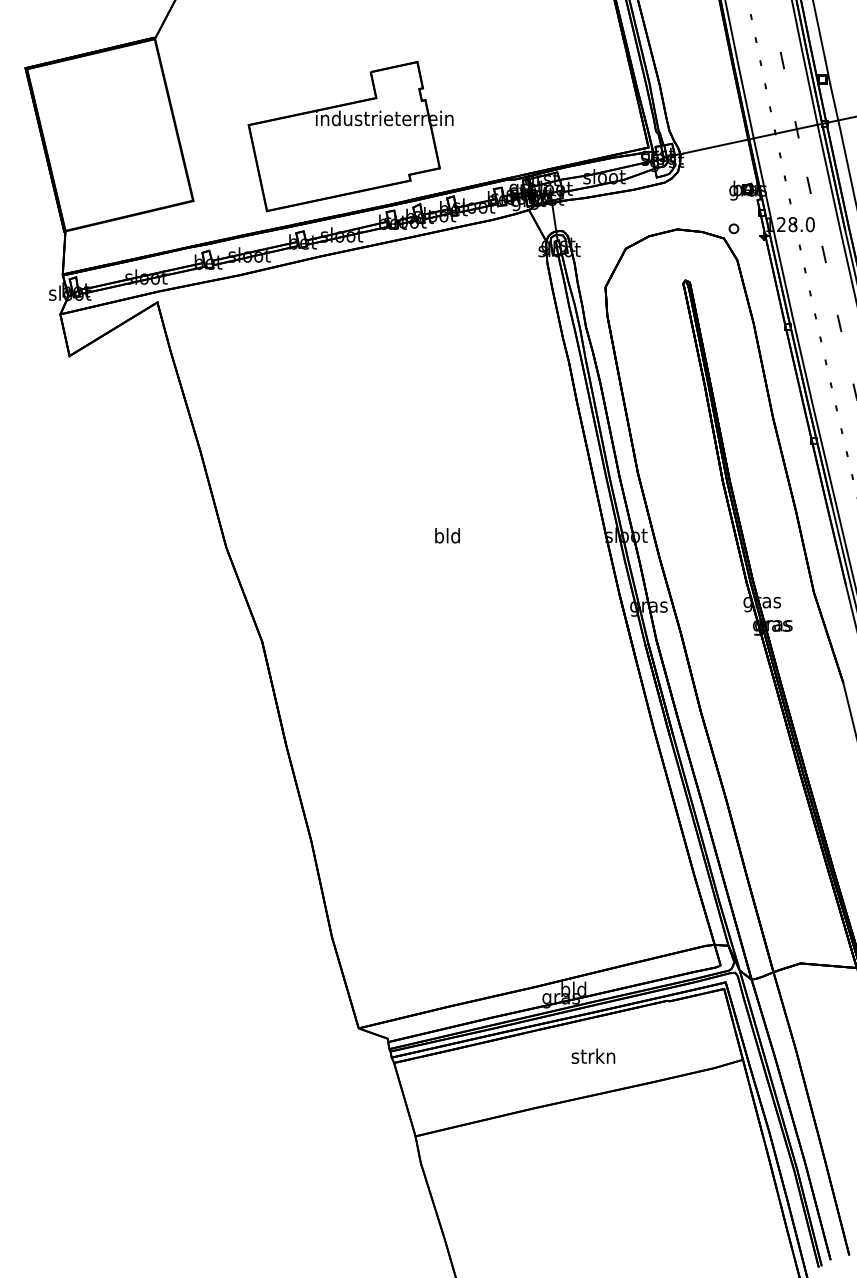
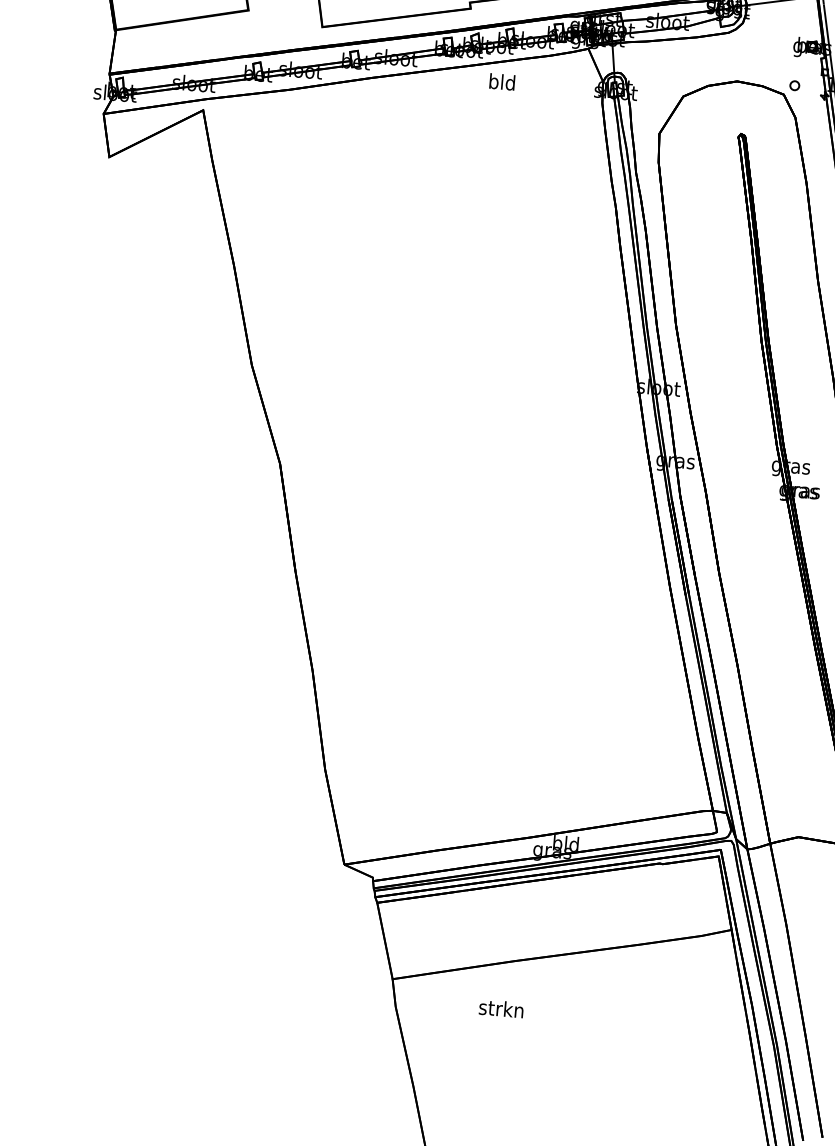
text: (447, 535) -> (502, 81), moved
text: (593, 1055) -> (501, 1008), moved

